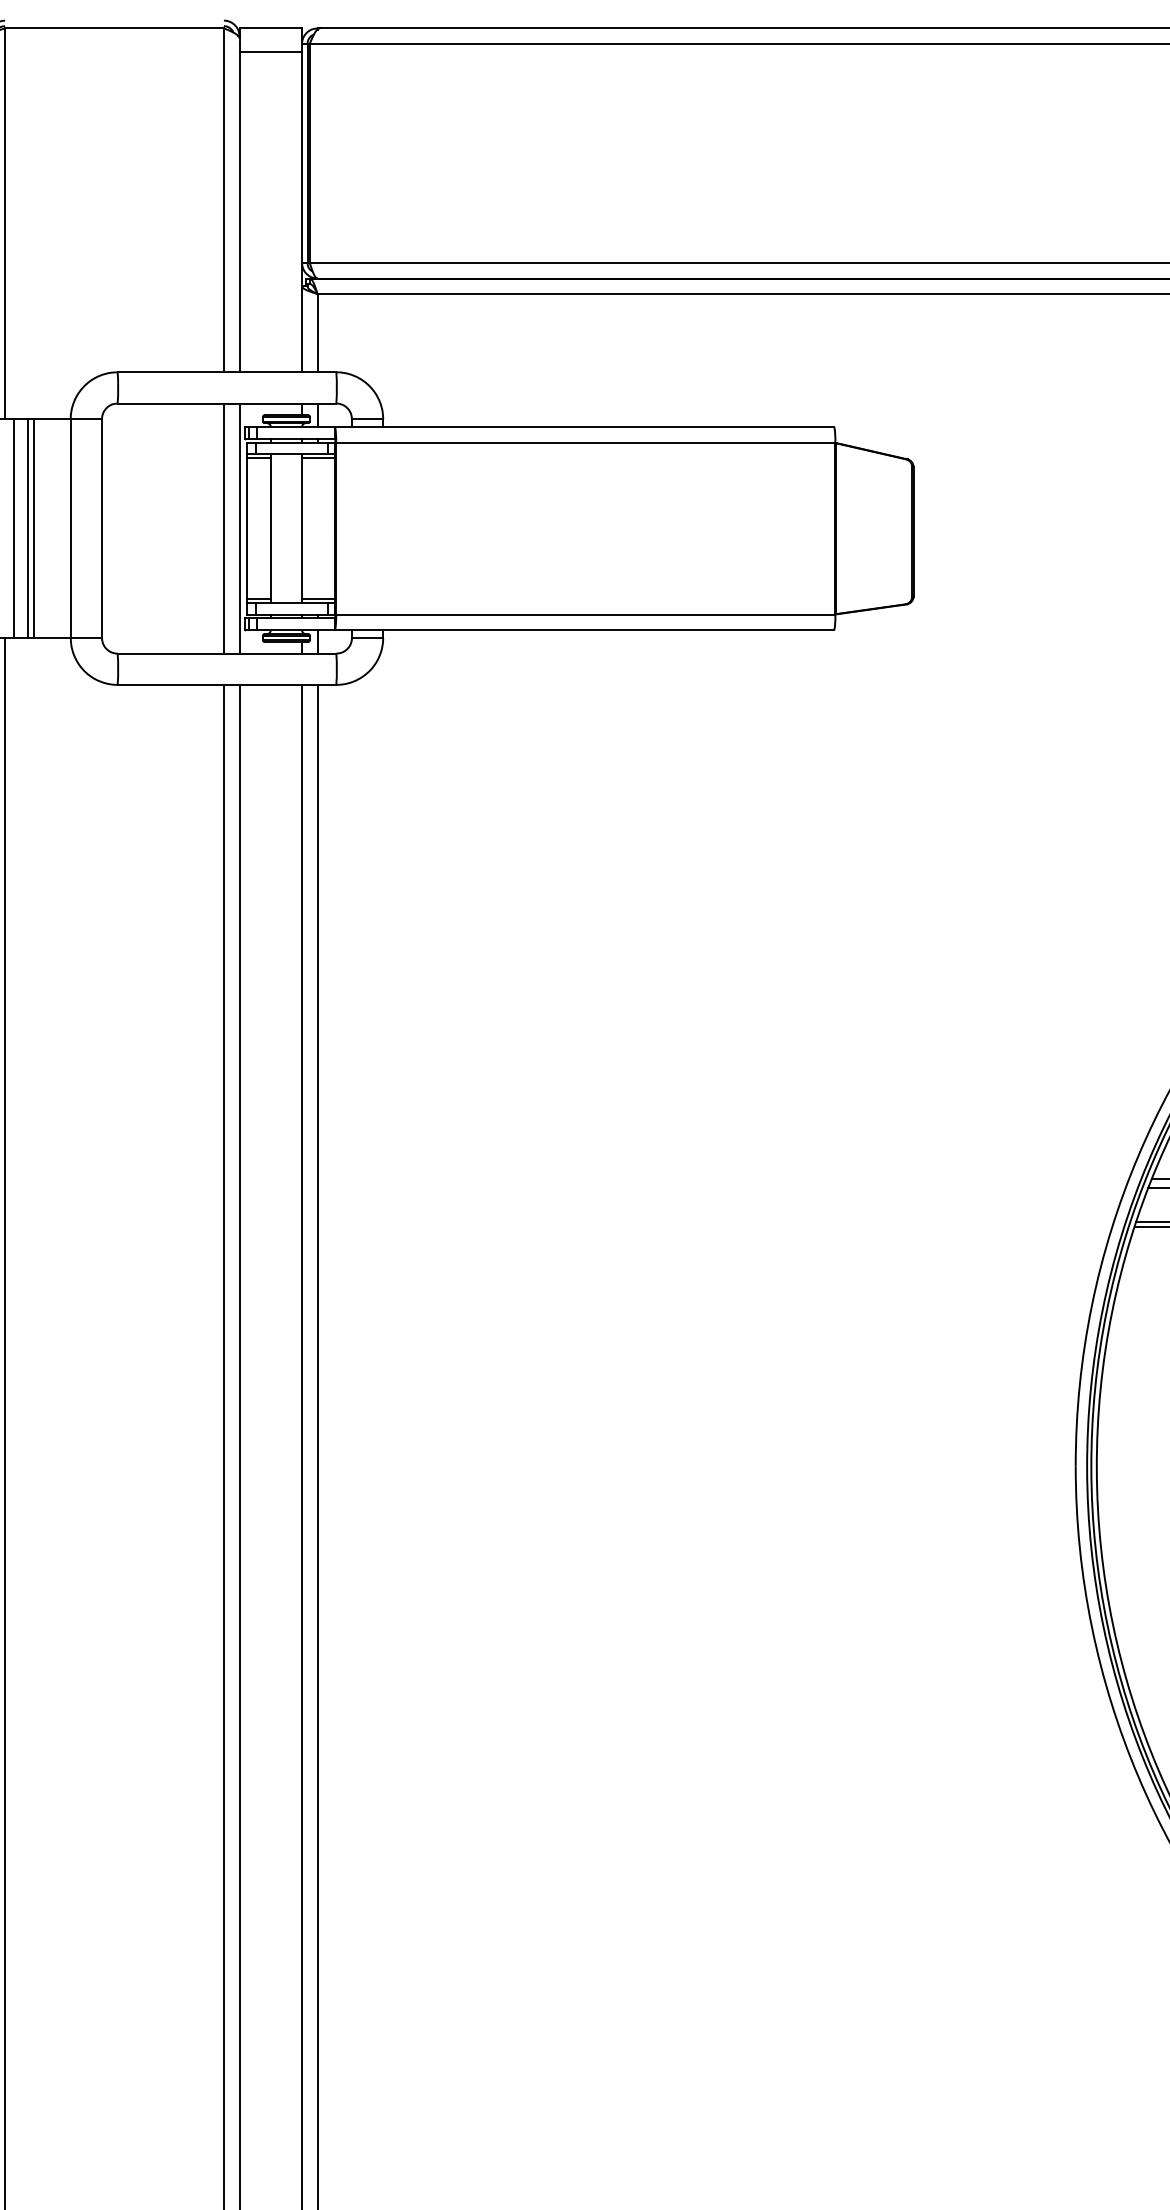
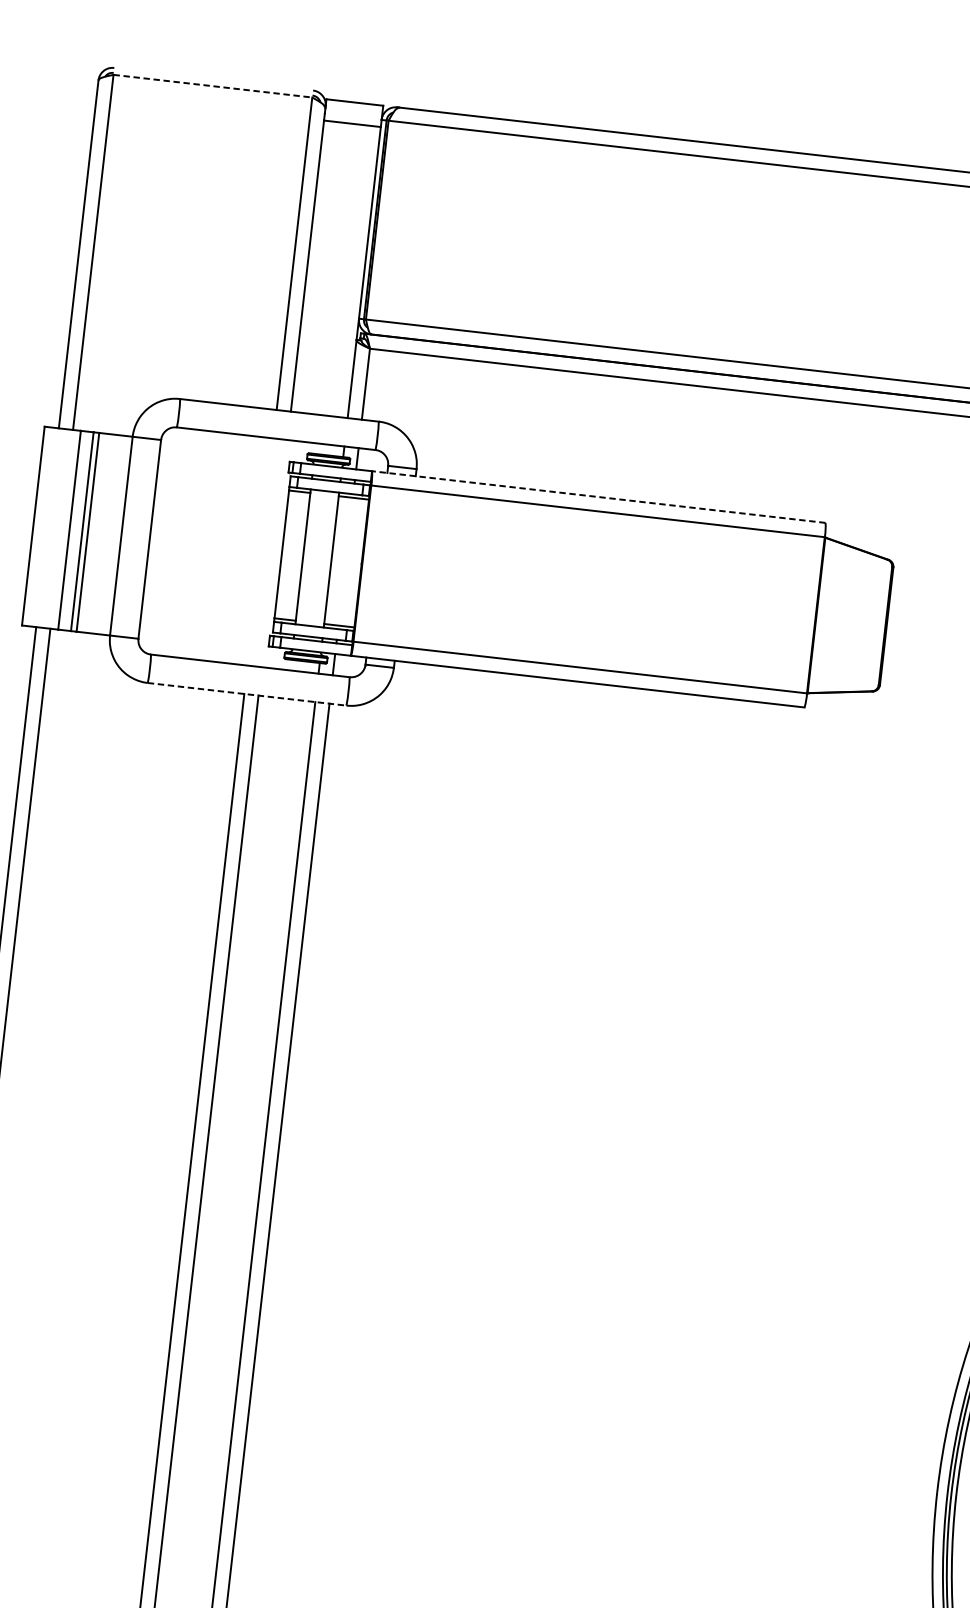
line: (115, 28) -> (213, 86), solid -> dashed
line: (584, 427) -> (598, 497), solid -> dashed
line: (223, 528) -> (260, 551), removed
line: (239, 528) -> (274, 553), removed
line: (227, 684) -> (247, 693), solid -> dashed

